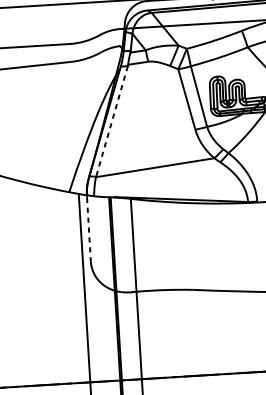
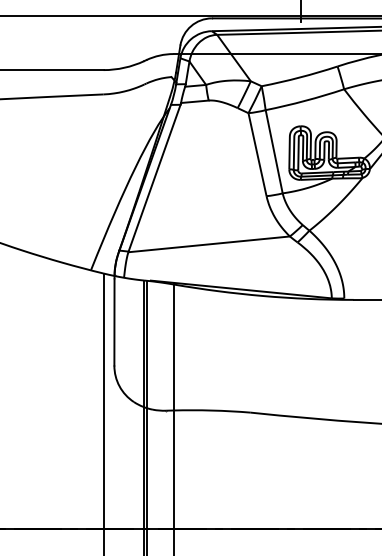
line: (111, 121) -> (154, 178), dashed -> solid
line: (88, 229) -> (114, 322), dashed -> solid

